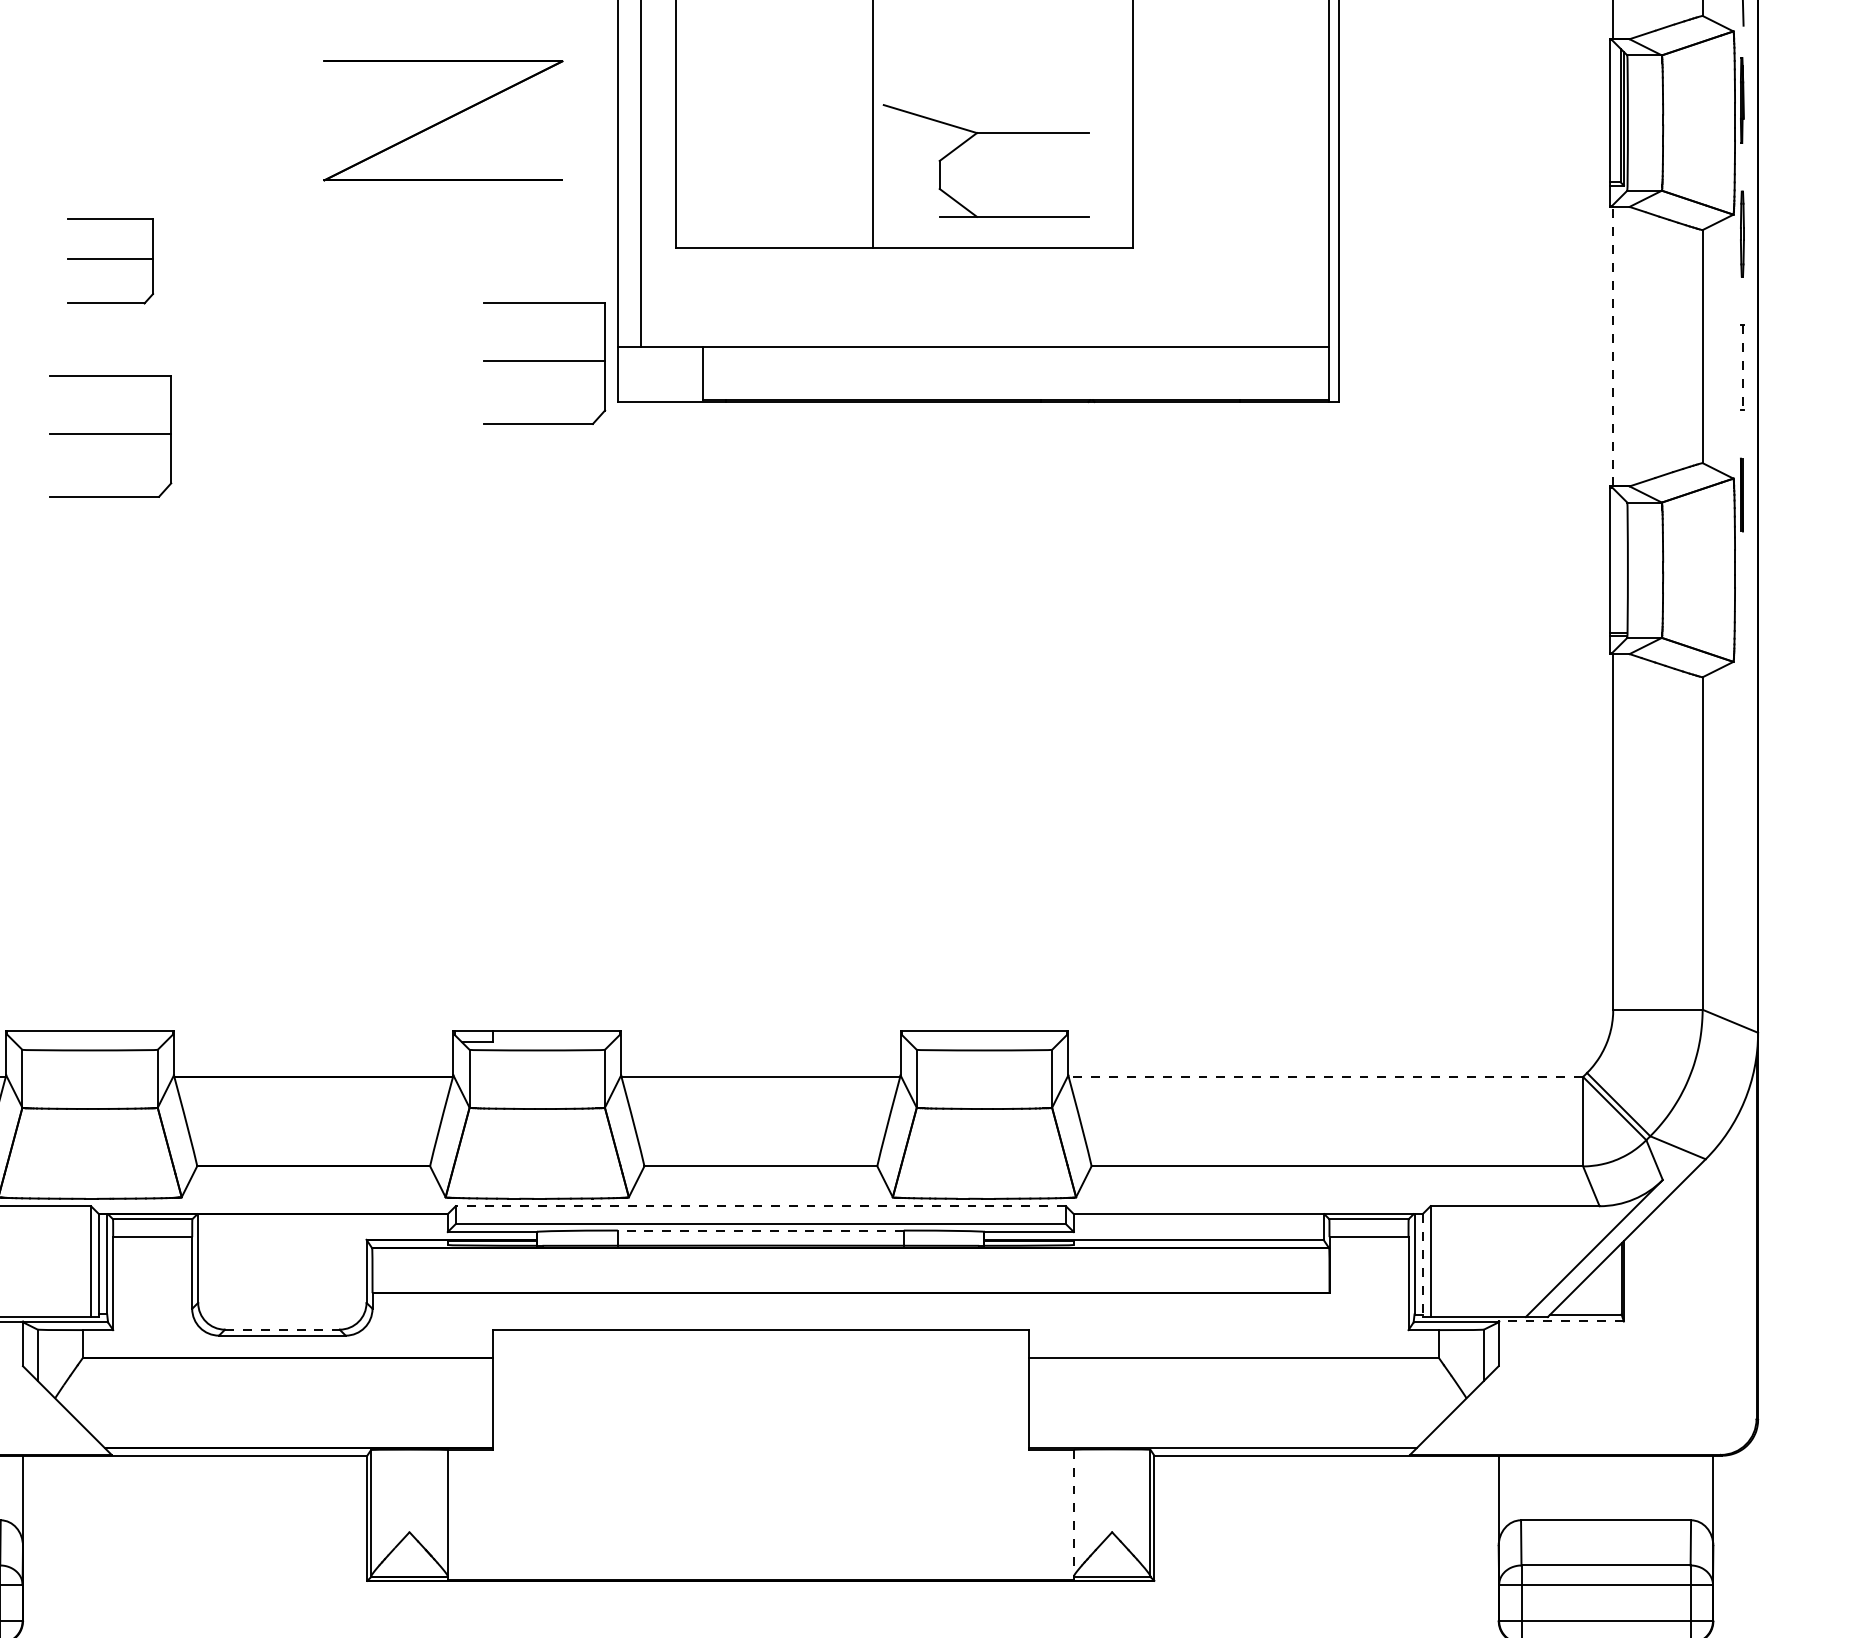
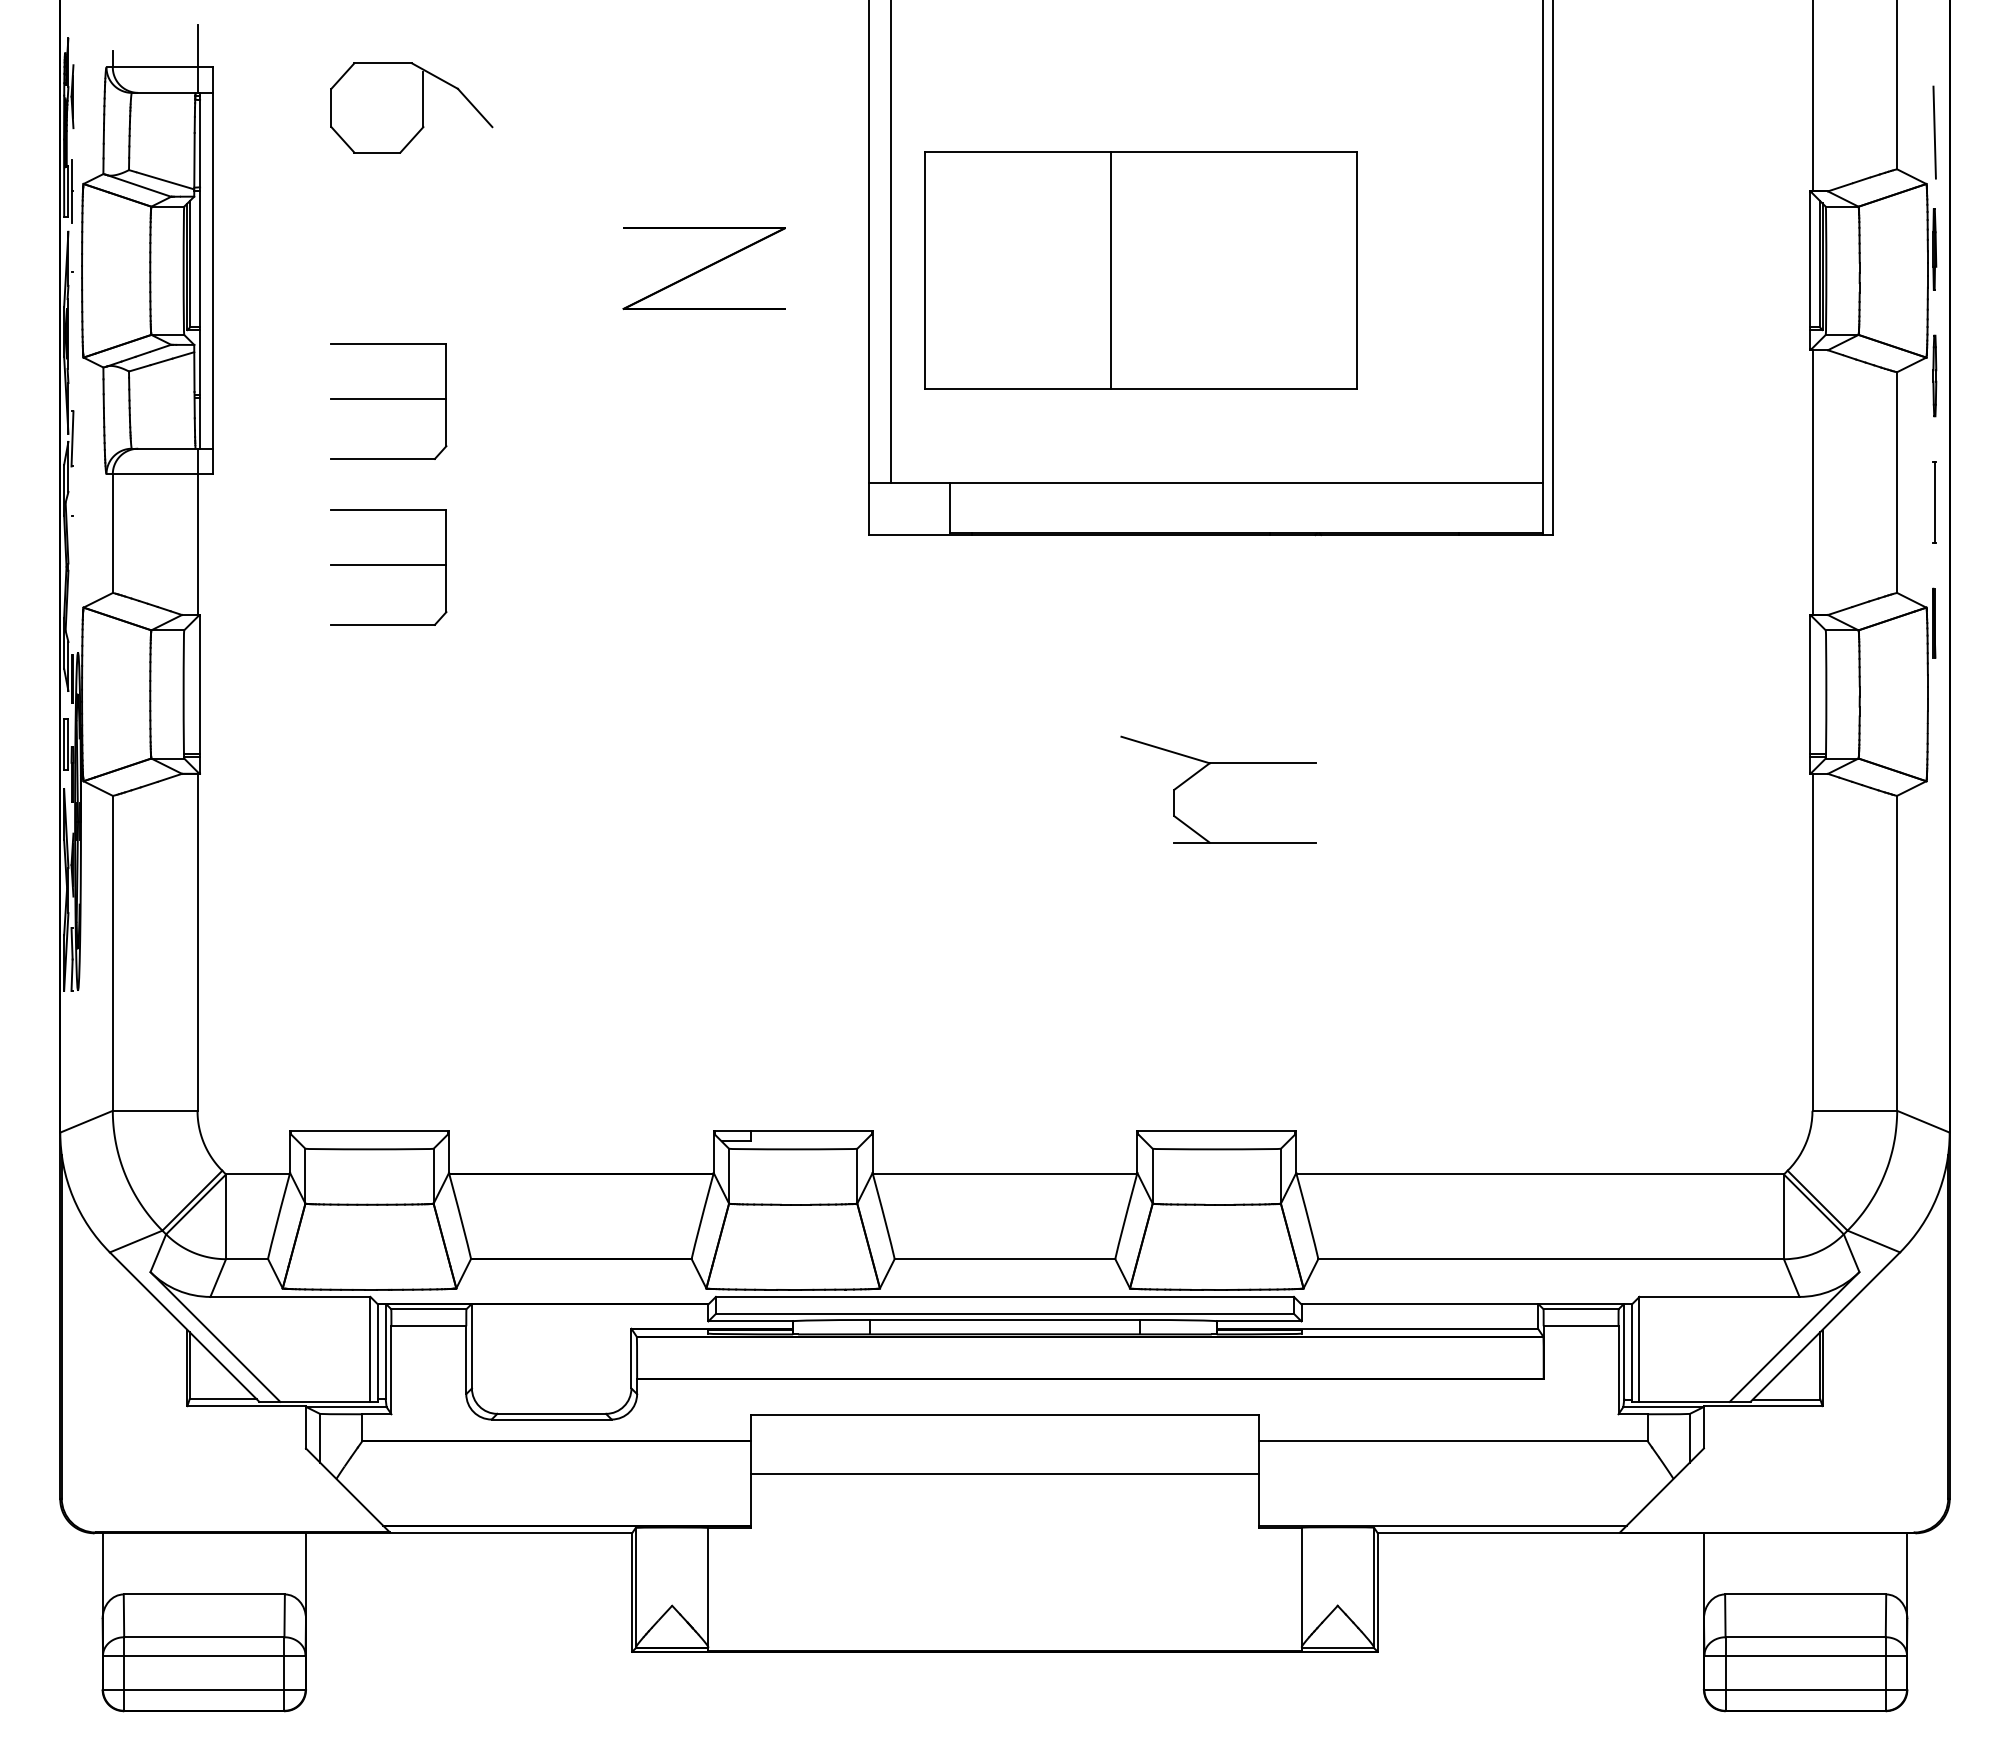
part: (442, 120) -> (703, 268), size x0.71
part: (970, 139) -> (1203, 769), moved
part: (110, 261) -> (388, 401), size x1.43
line: (1613, 346) -> (1812, 482), dashed -> solid
part: (543, 363) -> (799, 498), removed
line: (1743, 368) -> (1935, 503), dashed -> solid
line: (1326, 1076) -> (1540, 1174), dashed -> solid
line: (760, 1205) -> (1004, 1296), dashed -> solid
line: (760, 1230) -> (1004, 1319), dashed -> solid
line: (1422, 1265) -> (1631, 1353), dashed -> solid
line: (1560, 1321) -> (1762, 1406), dashed -> solid
line: (283, 1329) -> (552, 1413), dashed -> solid
line: (760, 1392) -> (1004, 1473), added
line: (1073, 1515) -> (1301, 1589), dashed -> solid

